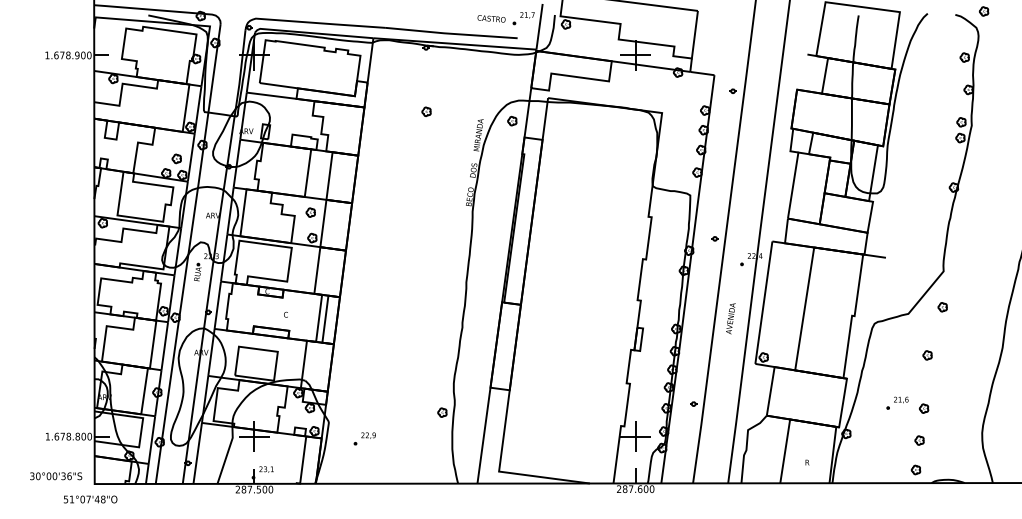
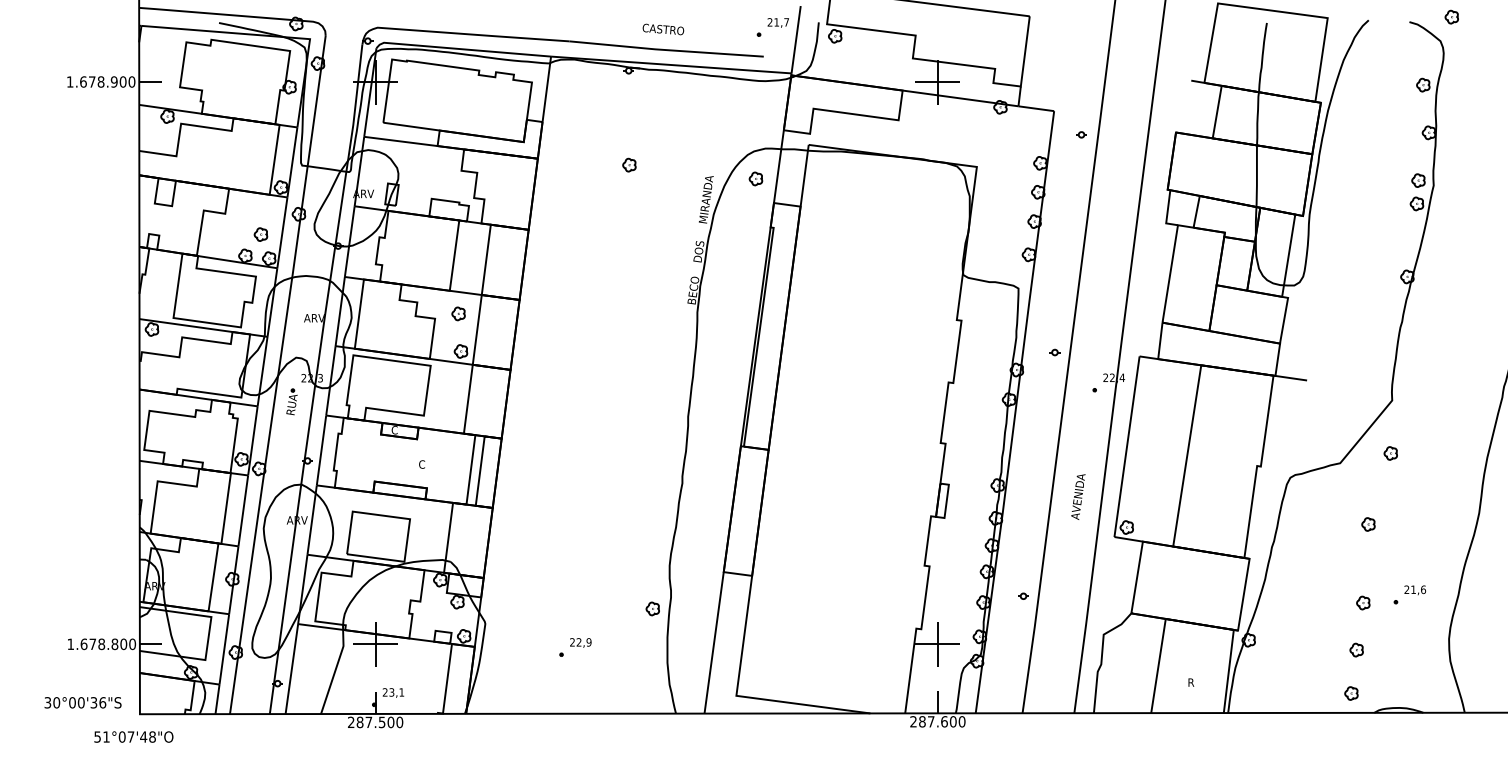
text: (491, 18) -> (663, 28), moved
text: (730, 318) -> (1077, 496), moved
part: (897, 402) -> (1409, 593), moved
part: (364, 438) -> (574, 647), moved

